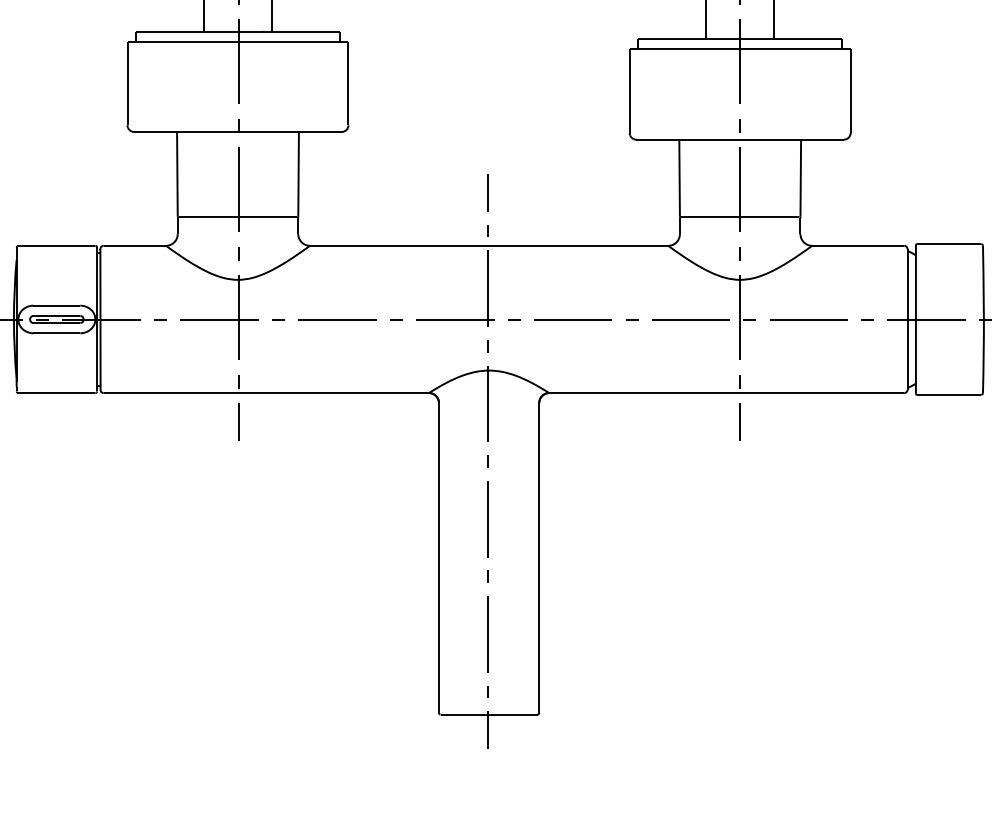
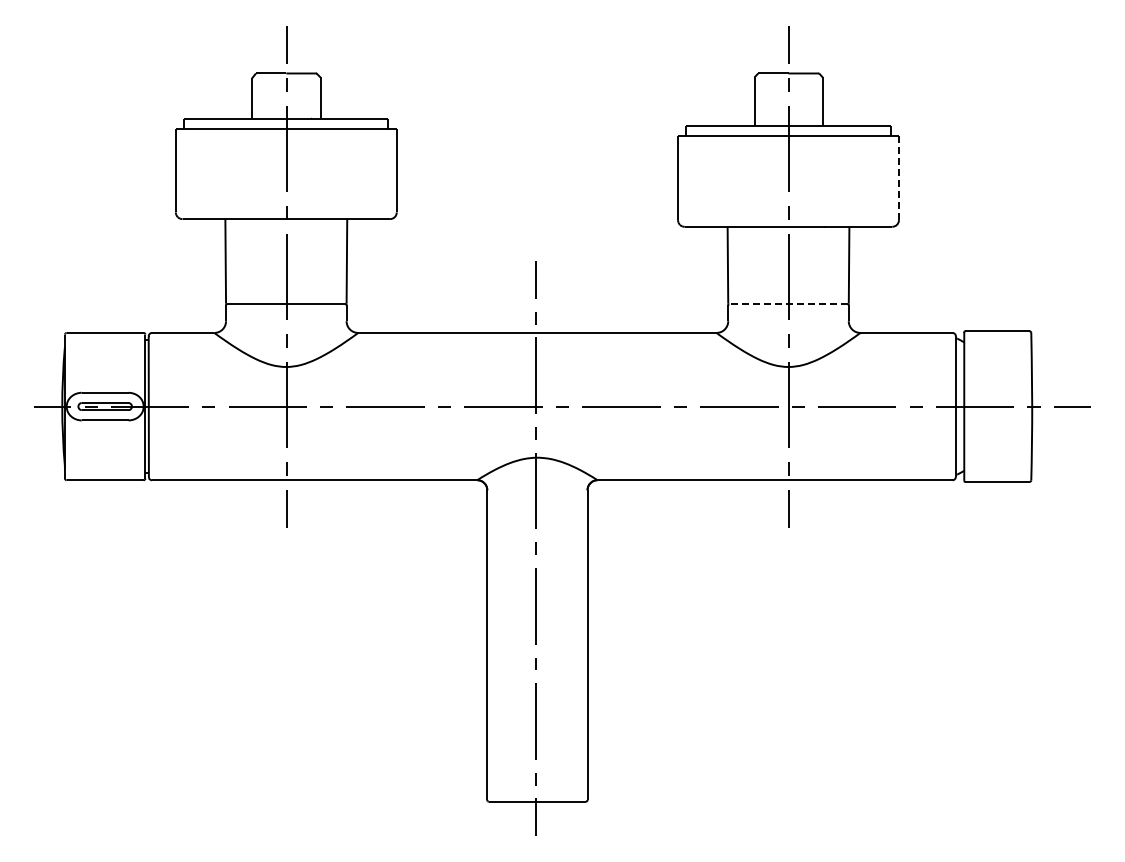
line: (850, 91) -> (898, 178), solid -> dashed
line: (740, 217) -> (788, 304), solid -> dashed

